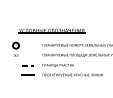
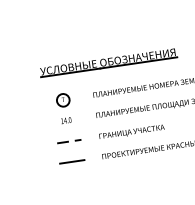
part: (15, 48) -> (62, 106), moved

